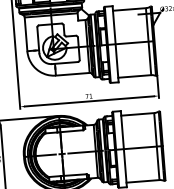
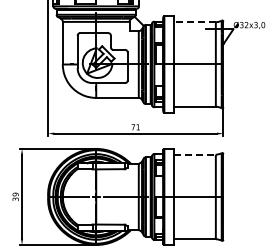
line: (129, 9) -> (195, 22), solid -> dashed
line: (138, 114) -> (195, 154), solid -> dashed

